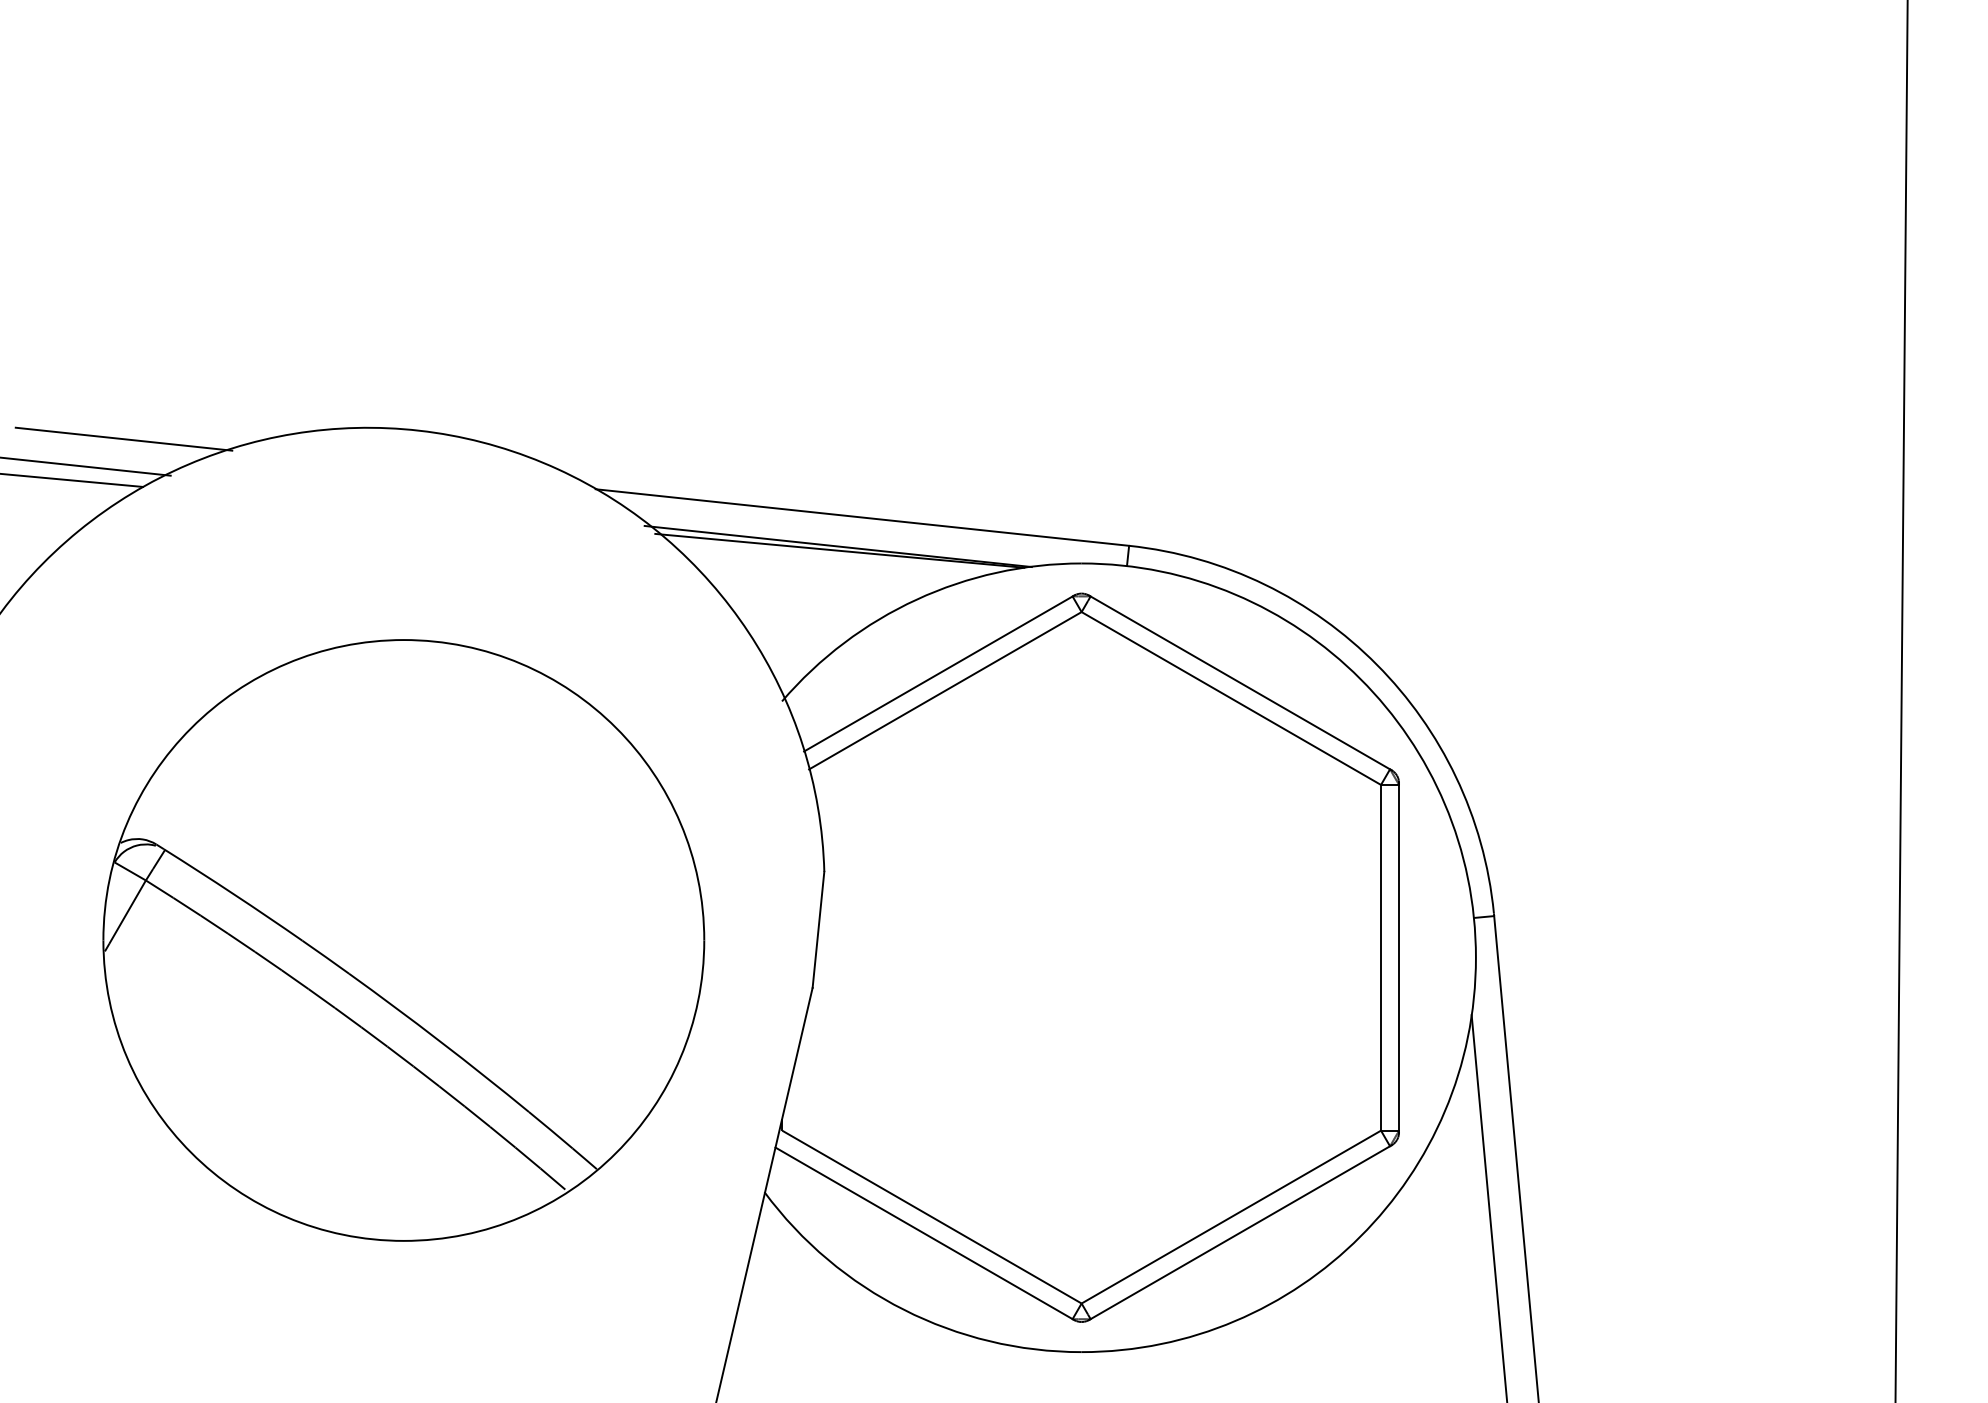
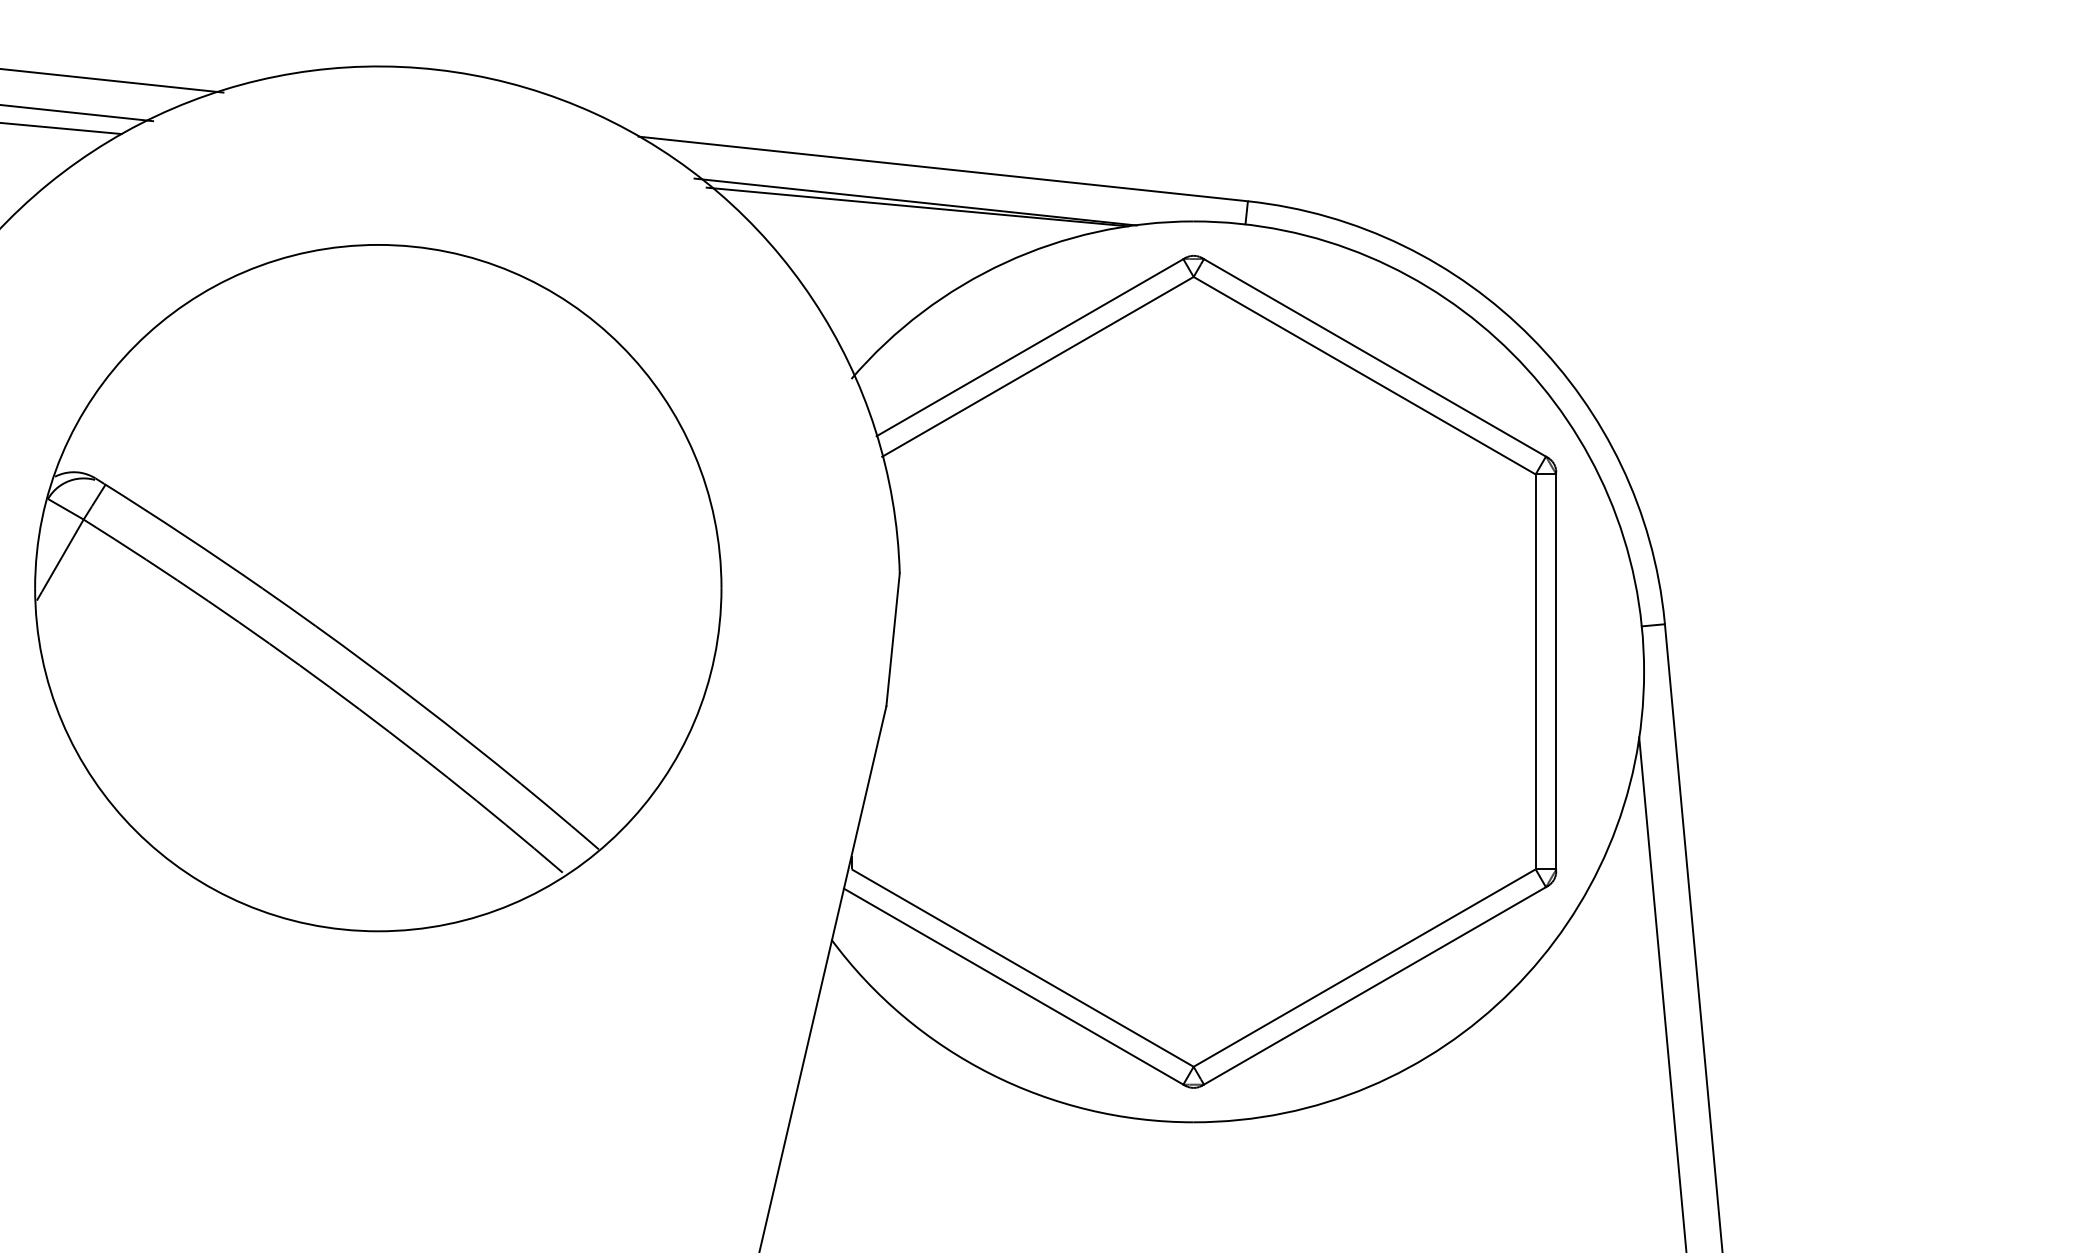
part: (403, 940) -> (377, 588), moved

